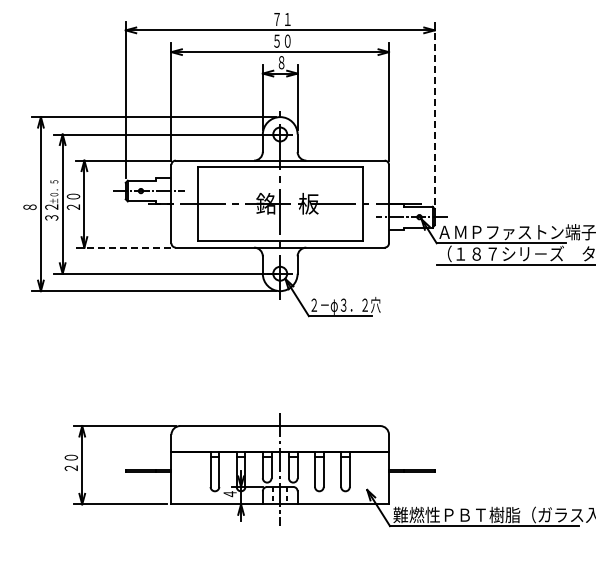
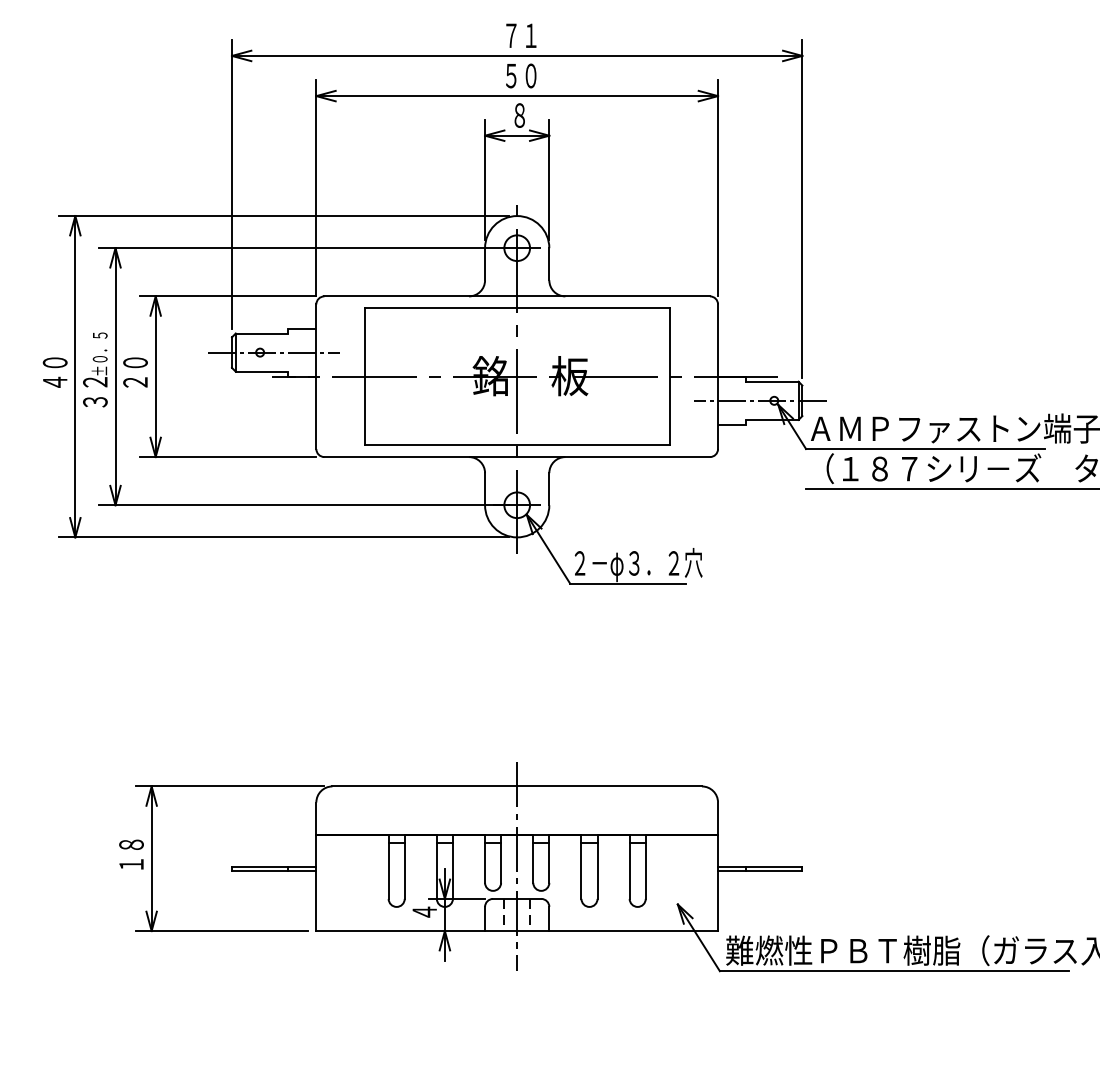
line: (434, 112) -> (802, 207), dashed -> solid
text: (29, 201) -> (54, 371), ８ -> ４０
line: (123, 247) -> (227, 456), dashed -> solid
text: (70, 462) -> (129, 853), ２０ -> １８

